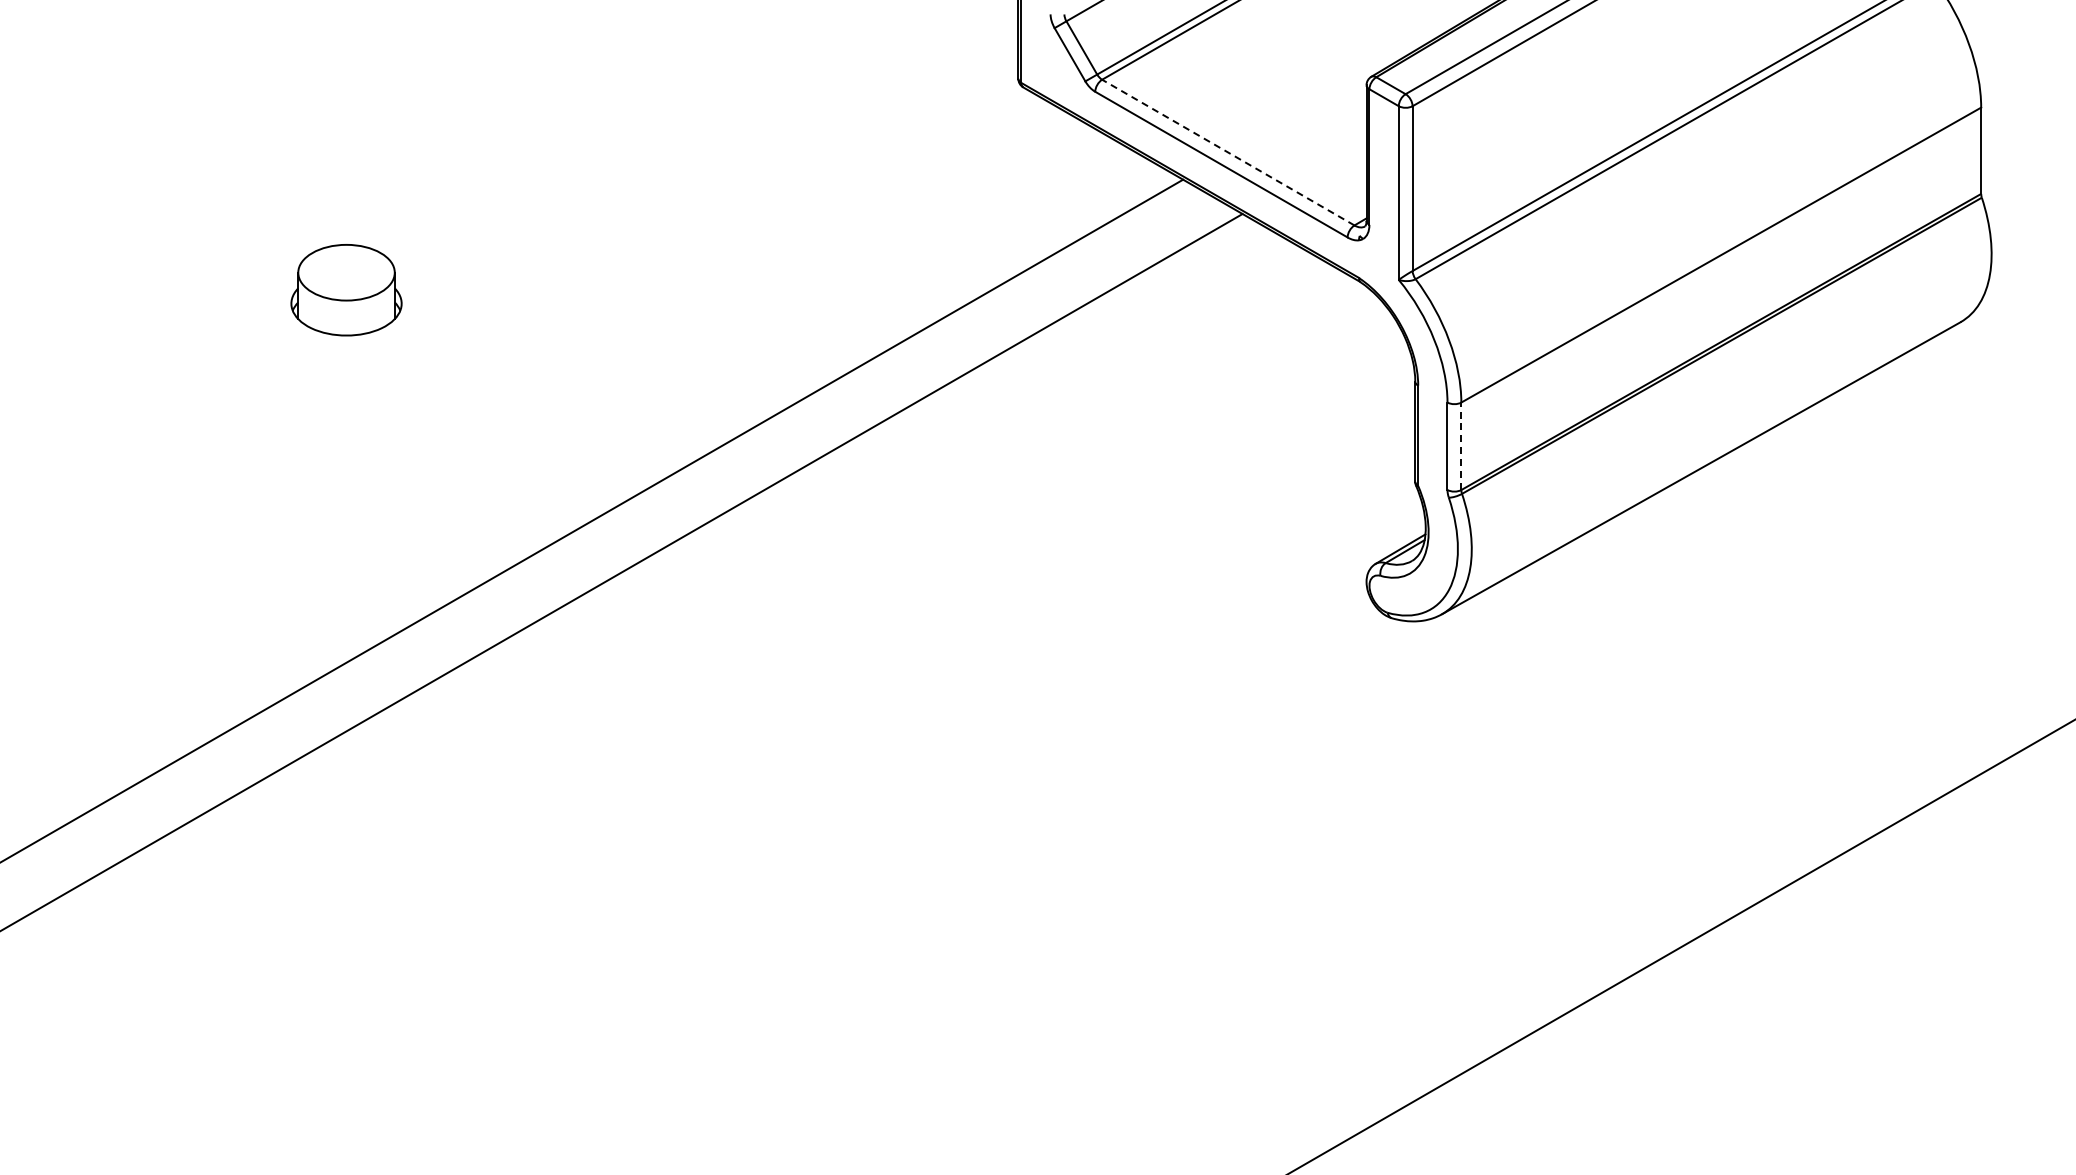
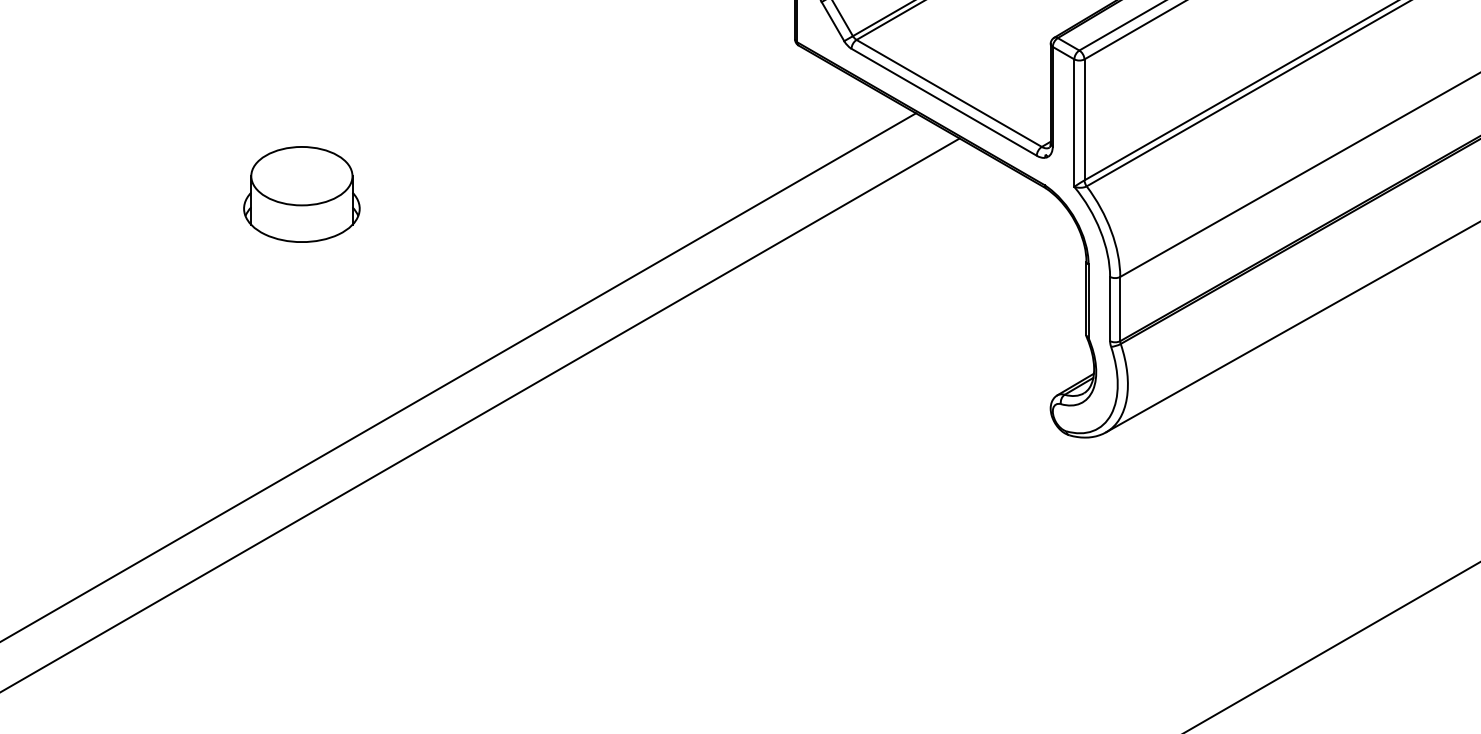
line: (1228, 152) -> (949, 93), dashed -> solid
part: (346, 289) -> (301, 193), size x1.43
line: (1461, 446) -> (1120, 309), dashed -> solid

